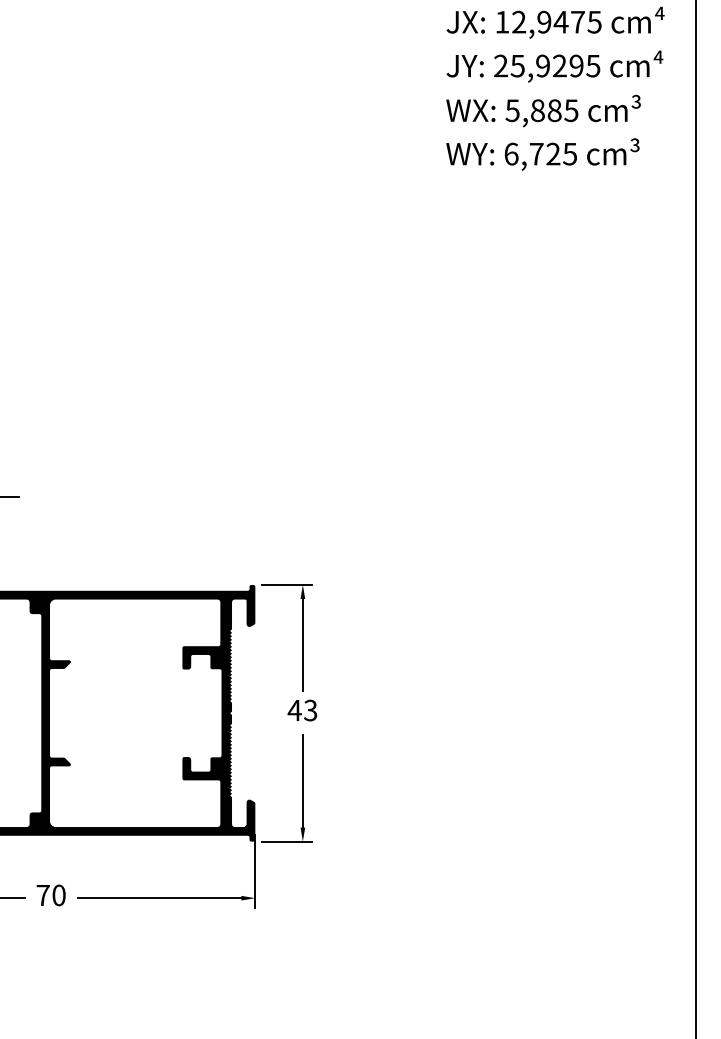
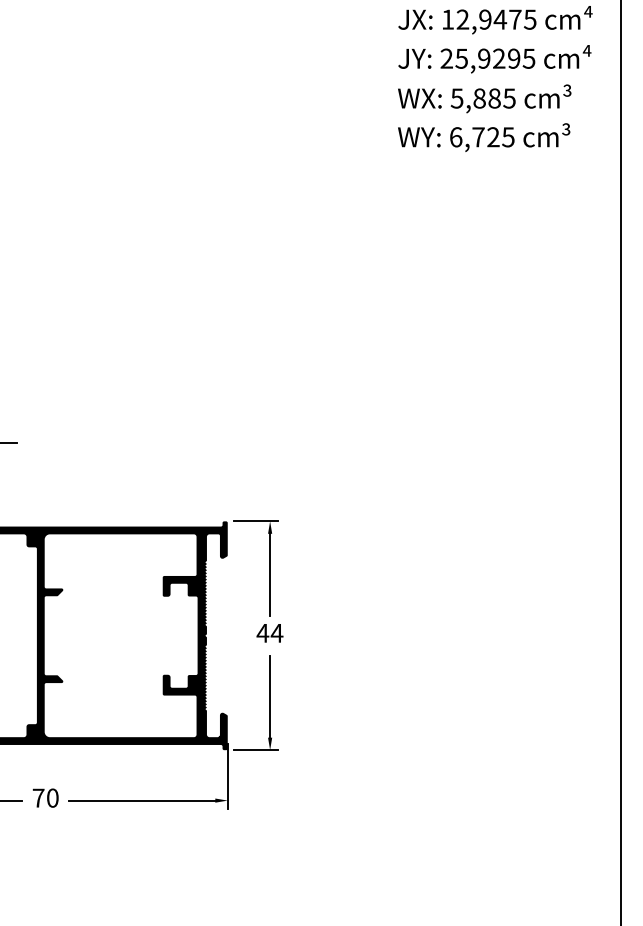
text: (310, 709) -> (276, 632), 43 -> 44

